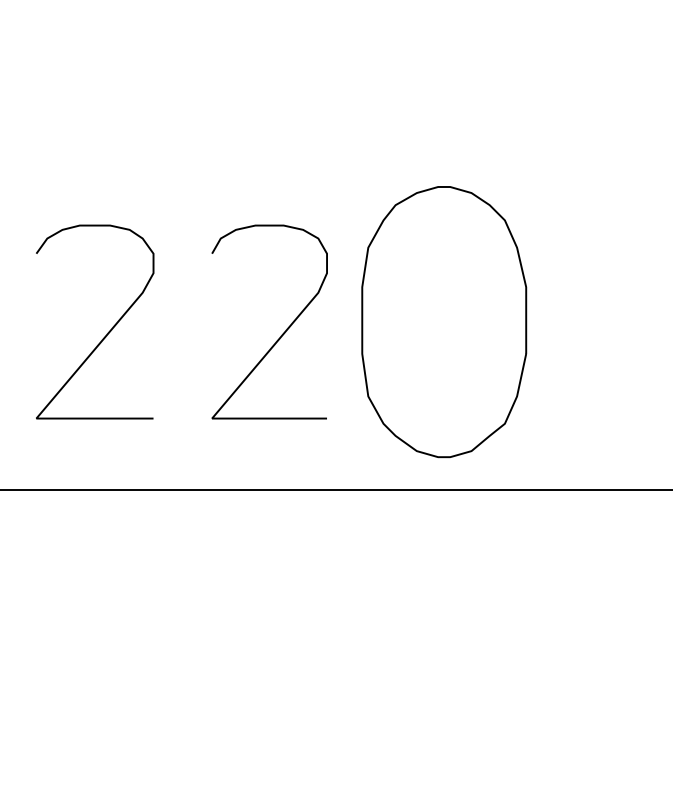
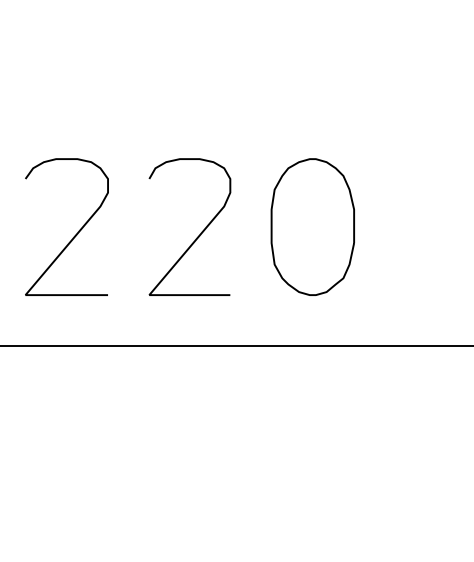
part: (443, 321) -> (312, 226), size x0.71

